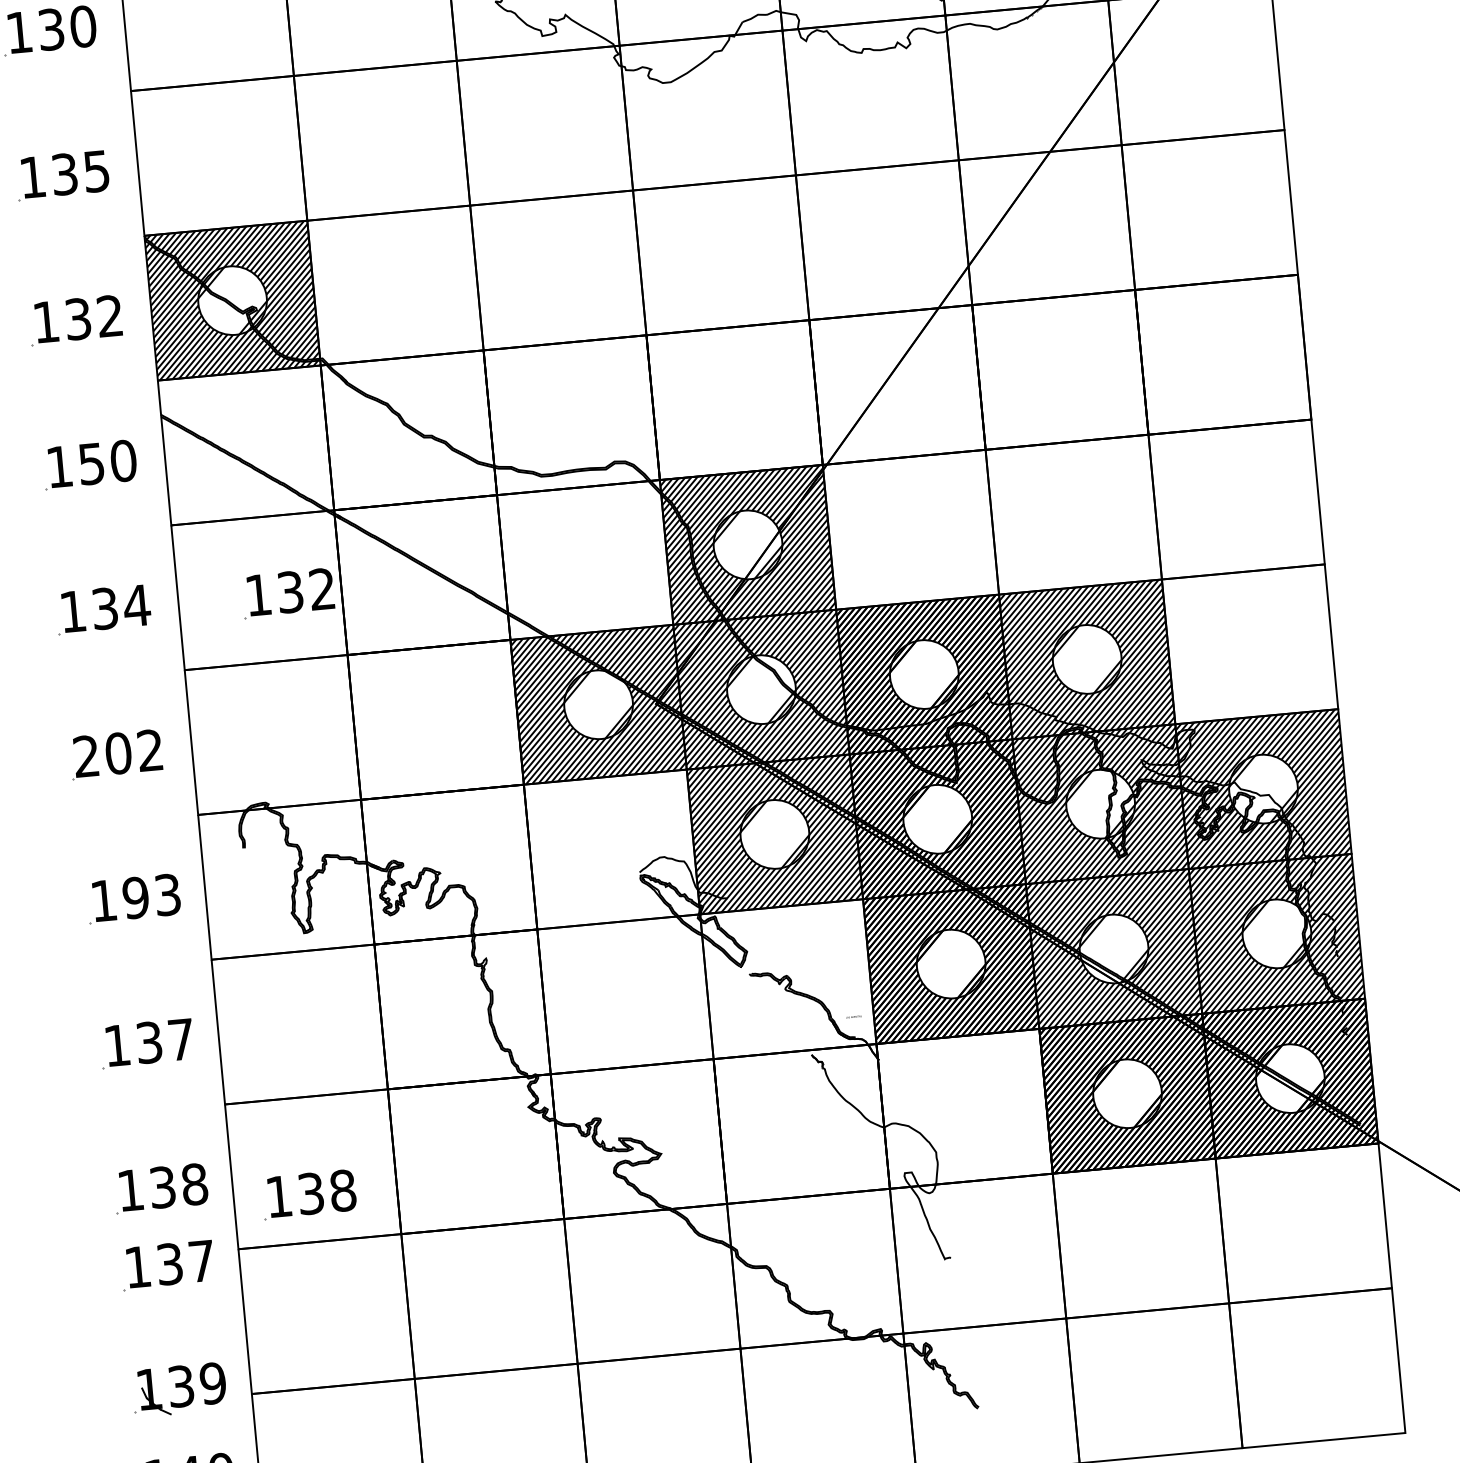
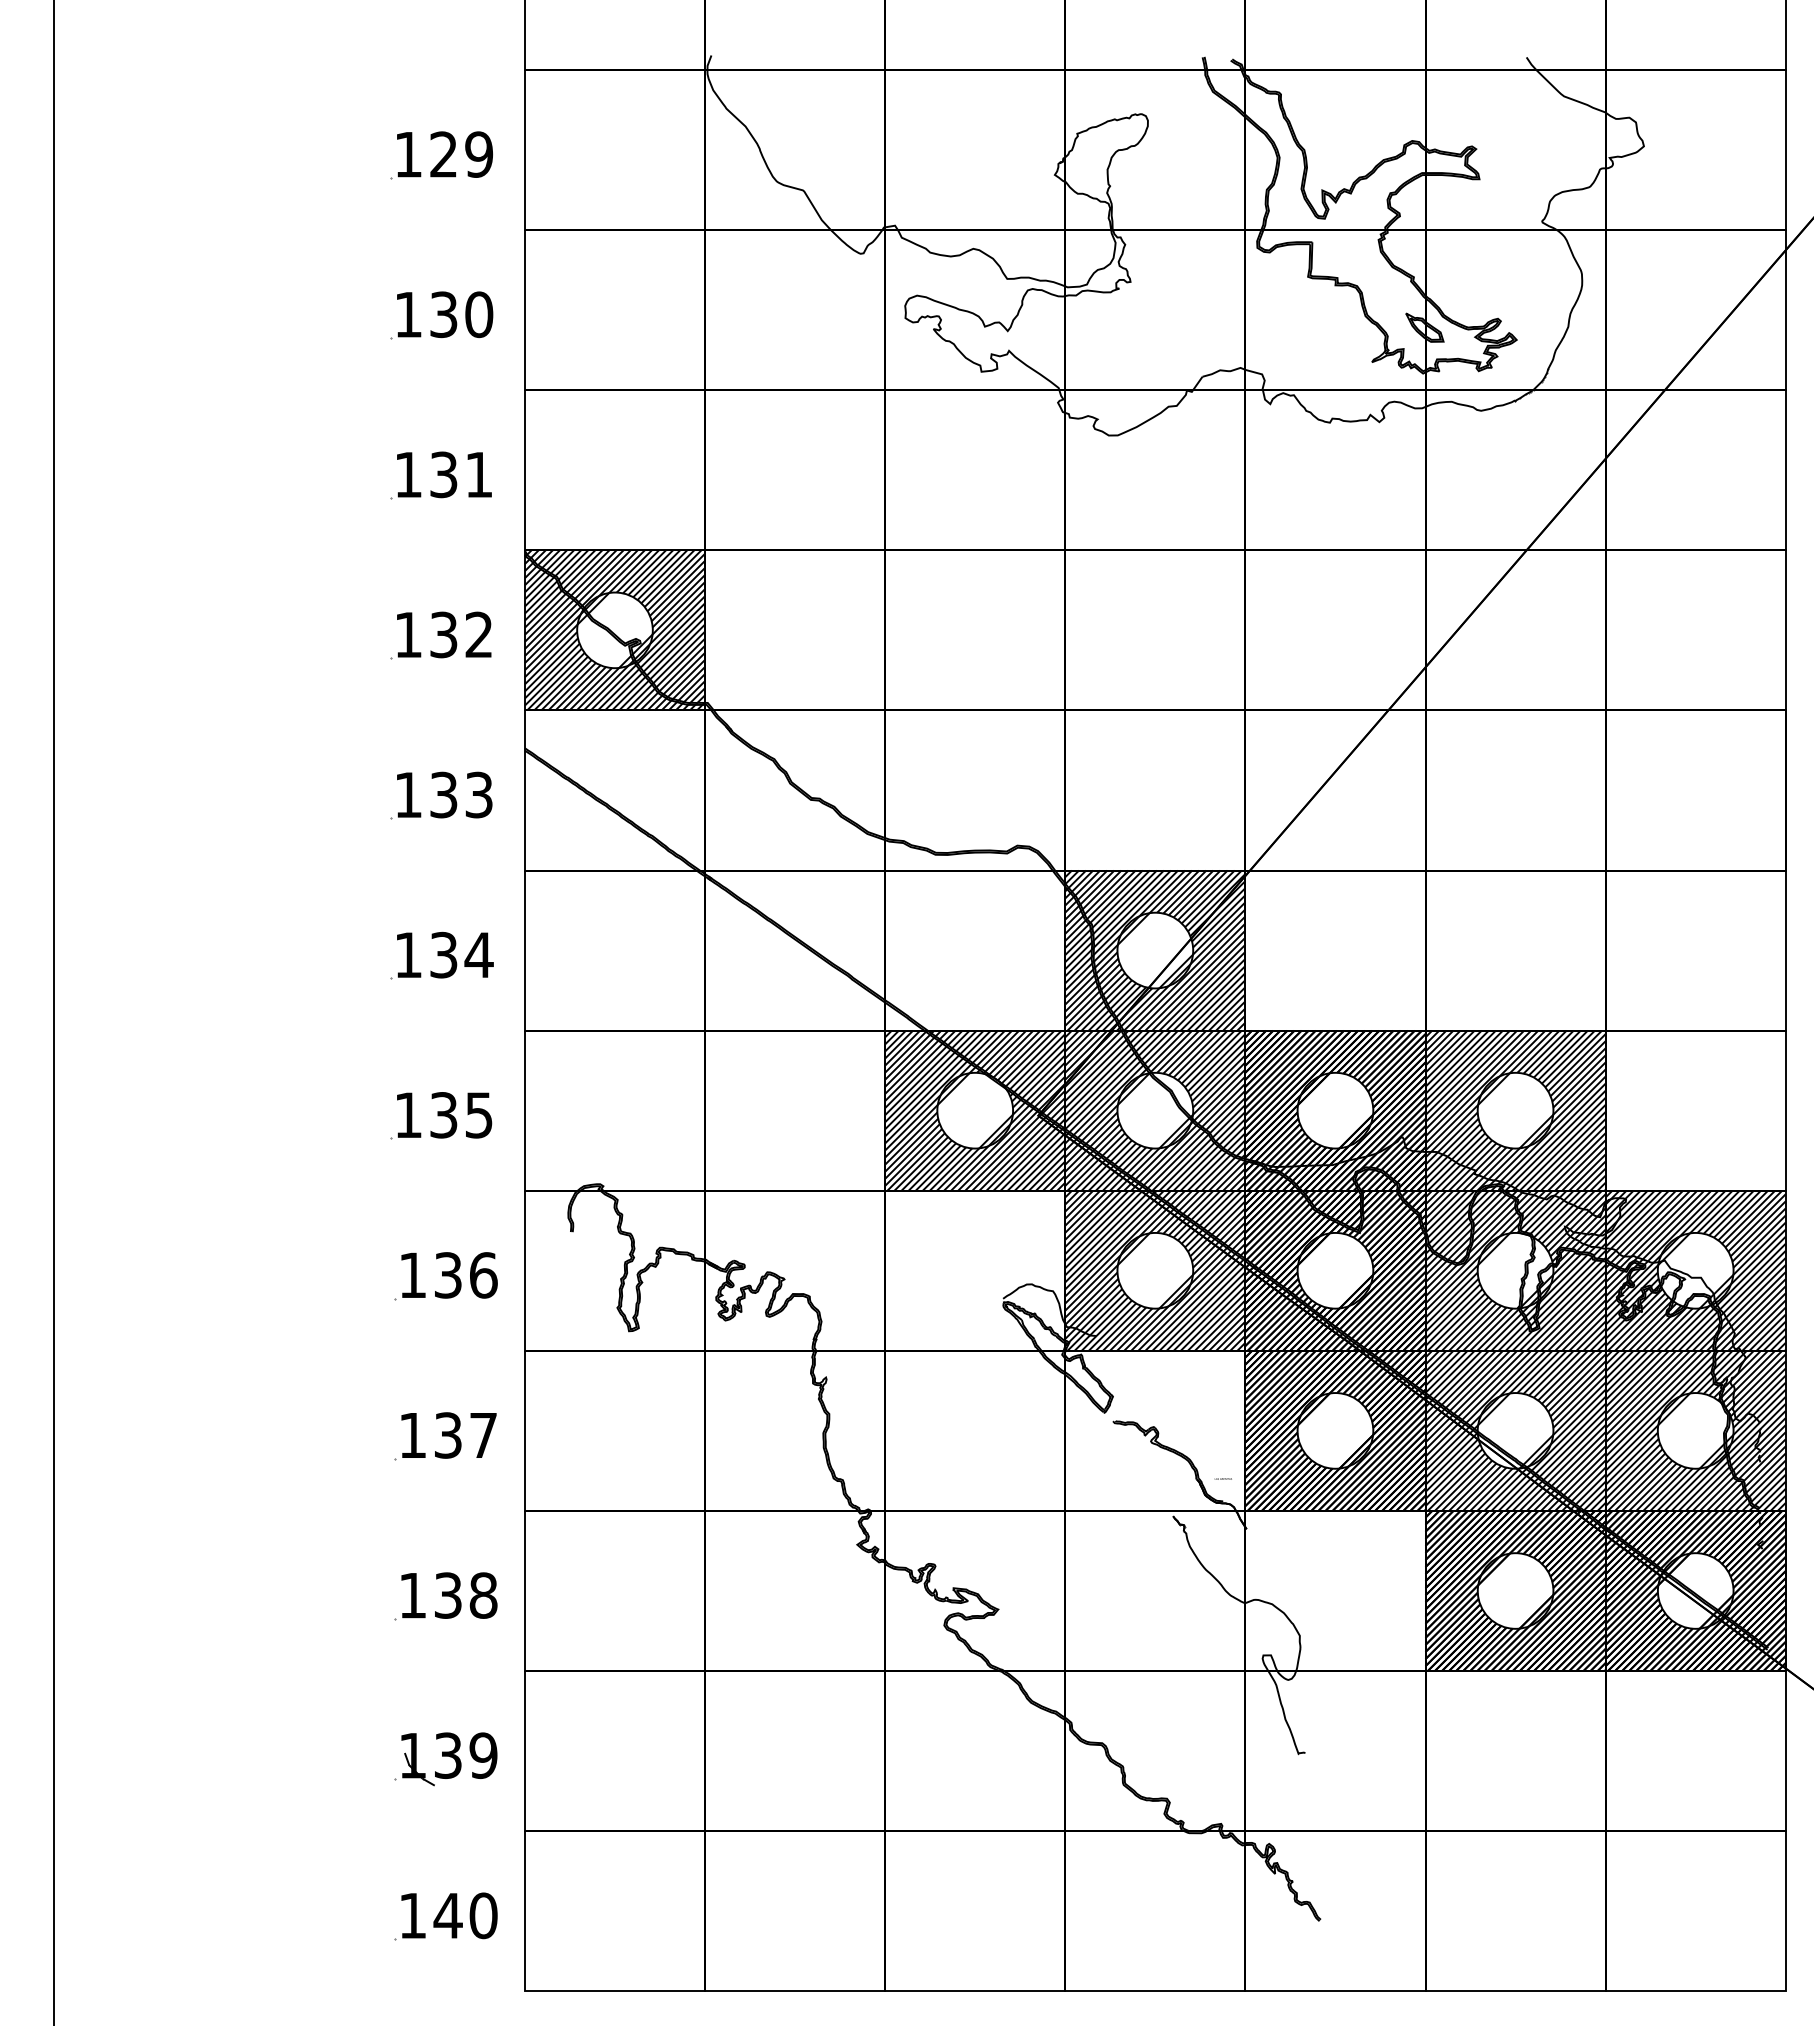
text: (97, 171) -> (479, 475), 135 -> 131
text: (108, 461) -> (462, 794), 150 -> 133
part: (287, 593) -> (645, 956), removed
text: (118, 753) -> (443, 1115), 202 -> 135
text: (151, 896) -> (465, 1275), 193 -> 136
part: (308, 1194) -> (607, 1618), removed
part: (167, 1265) -> (445, 1681), removed
part: (179, 1390) -> (445, 1759), moved

